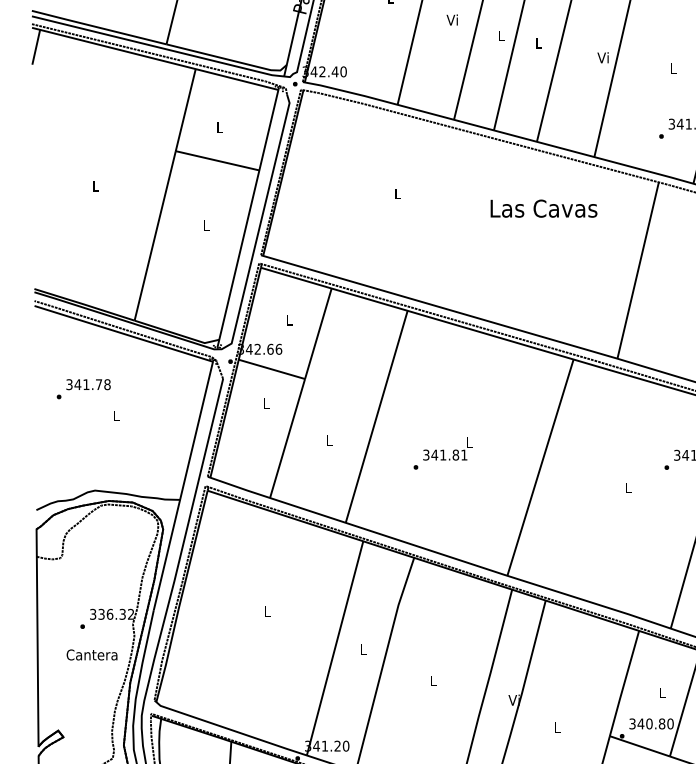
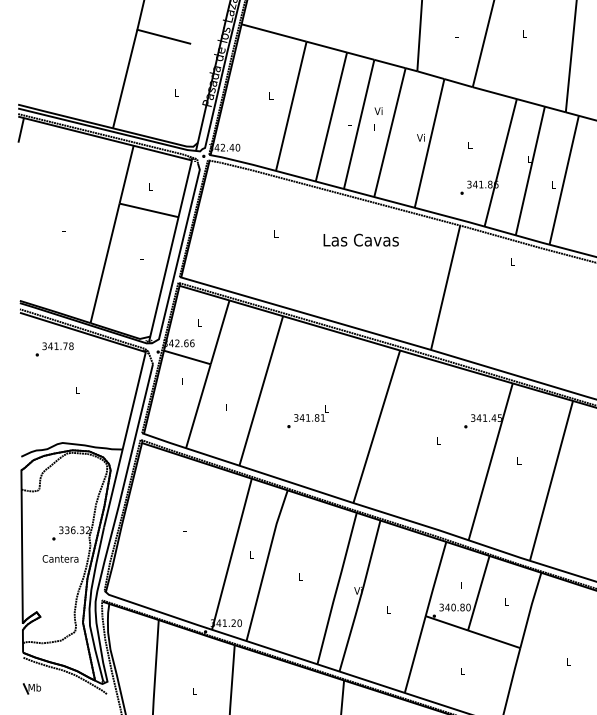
text: (452, 19) -> (378, 110), moved
text: (542, 207) -> (360, 239), moved
text: (83, 389) -> (54, 349), moved

